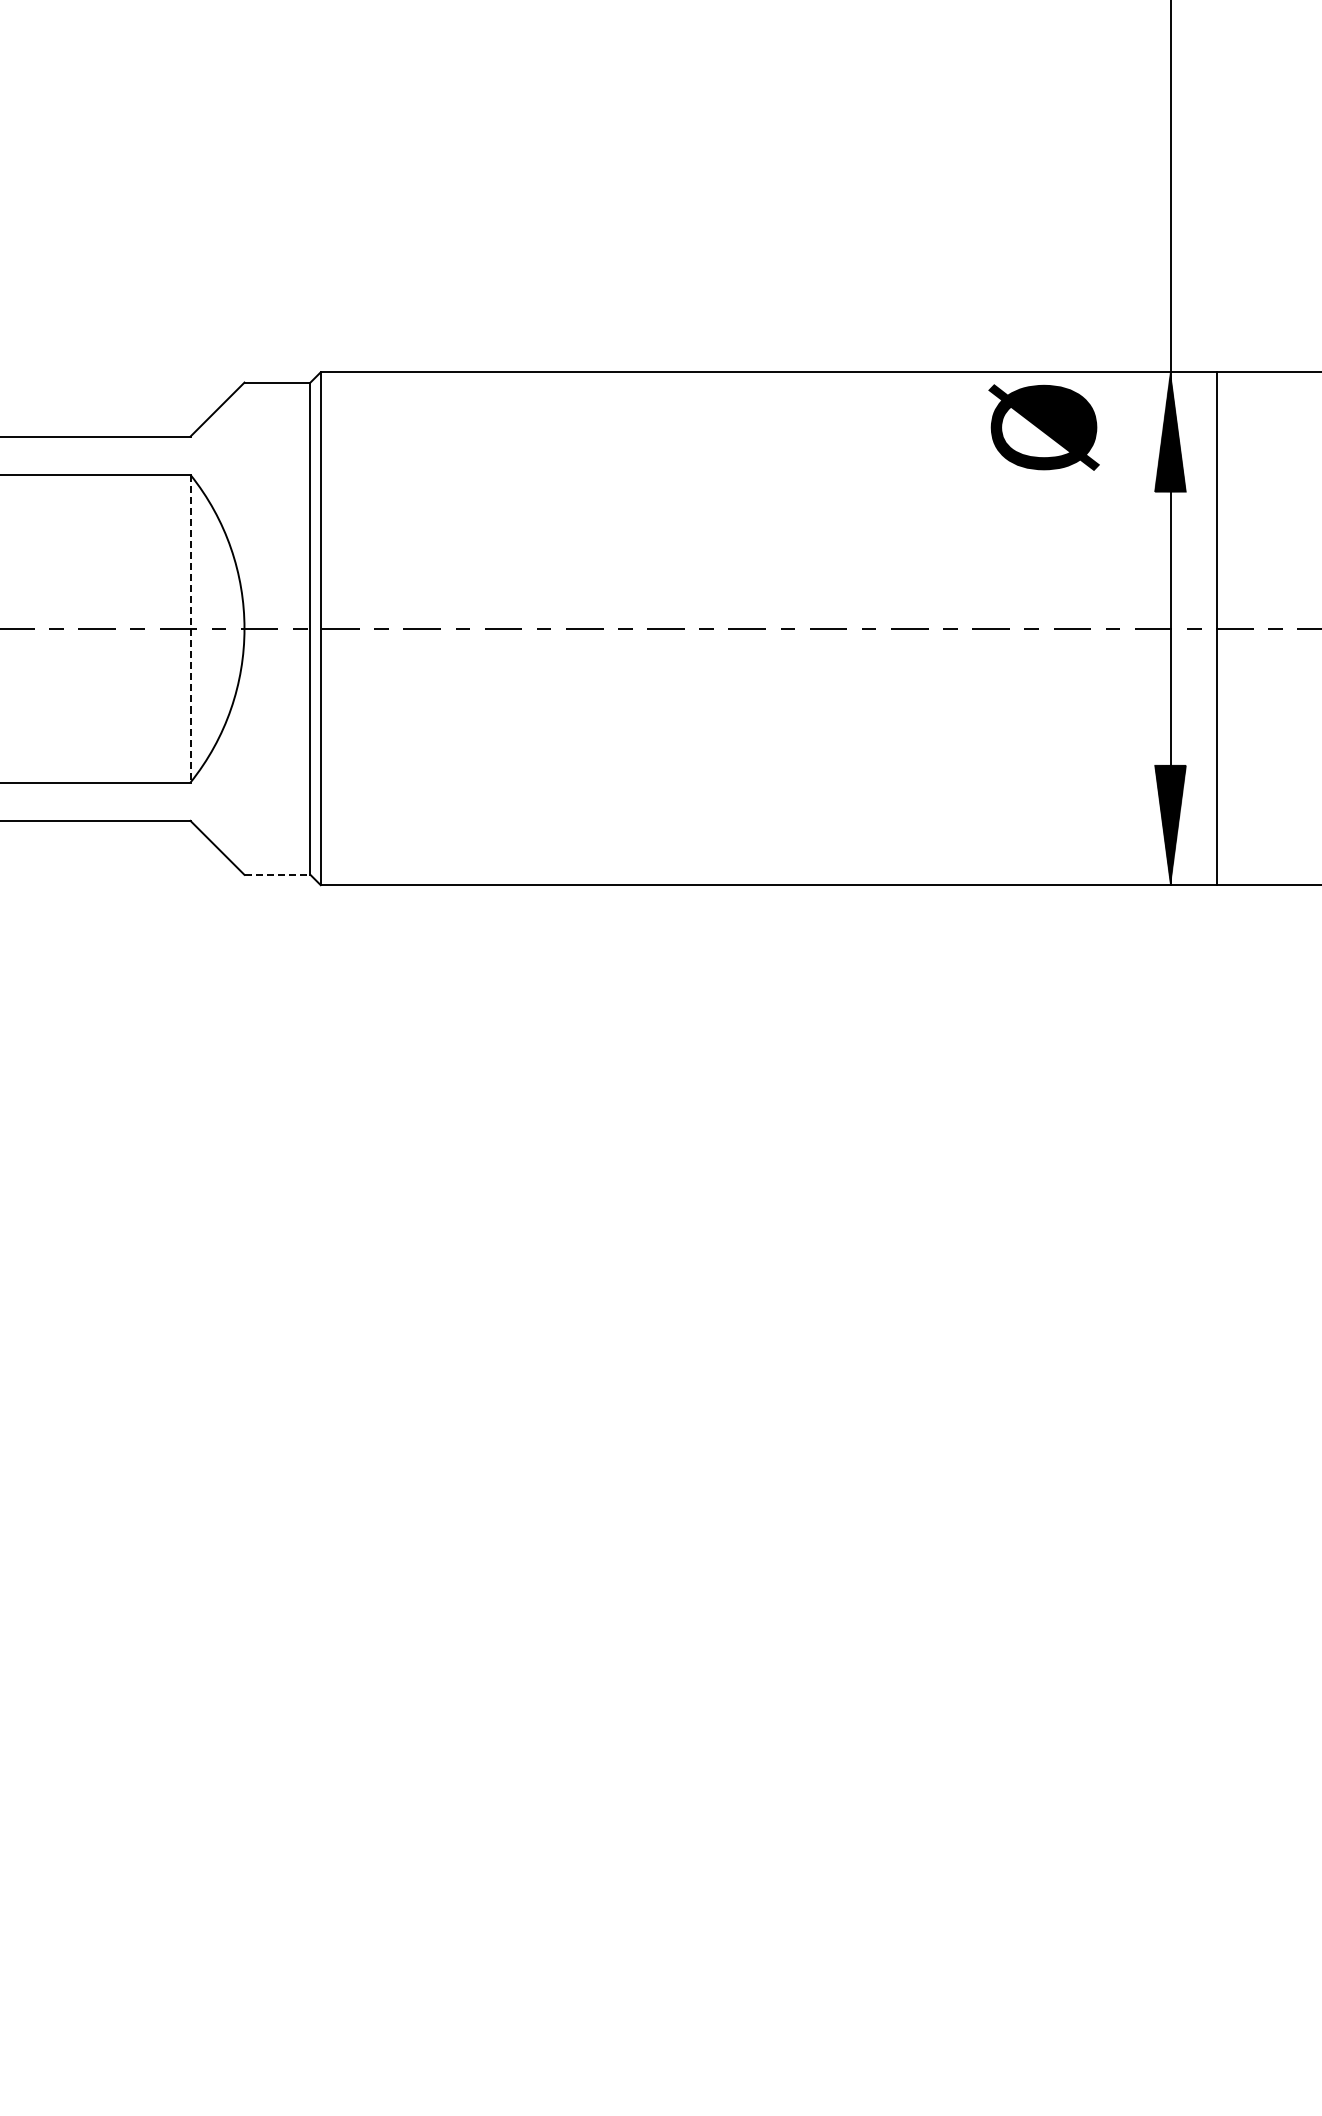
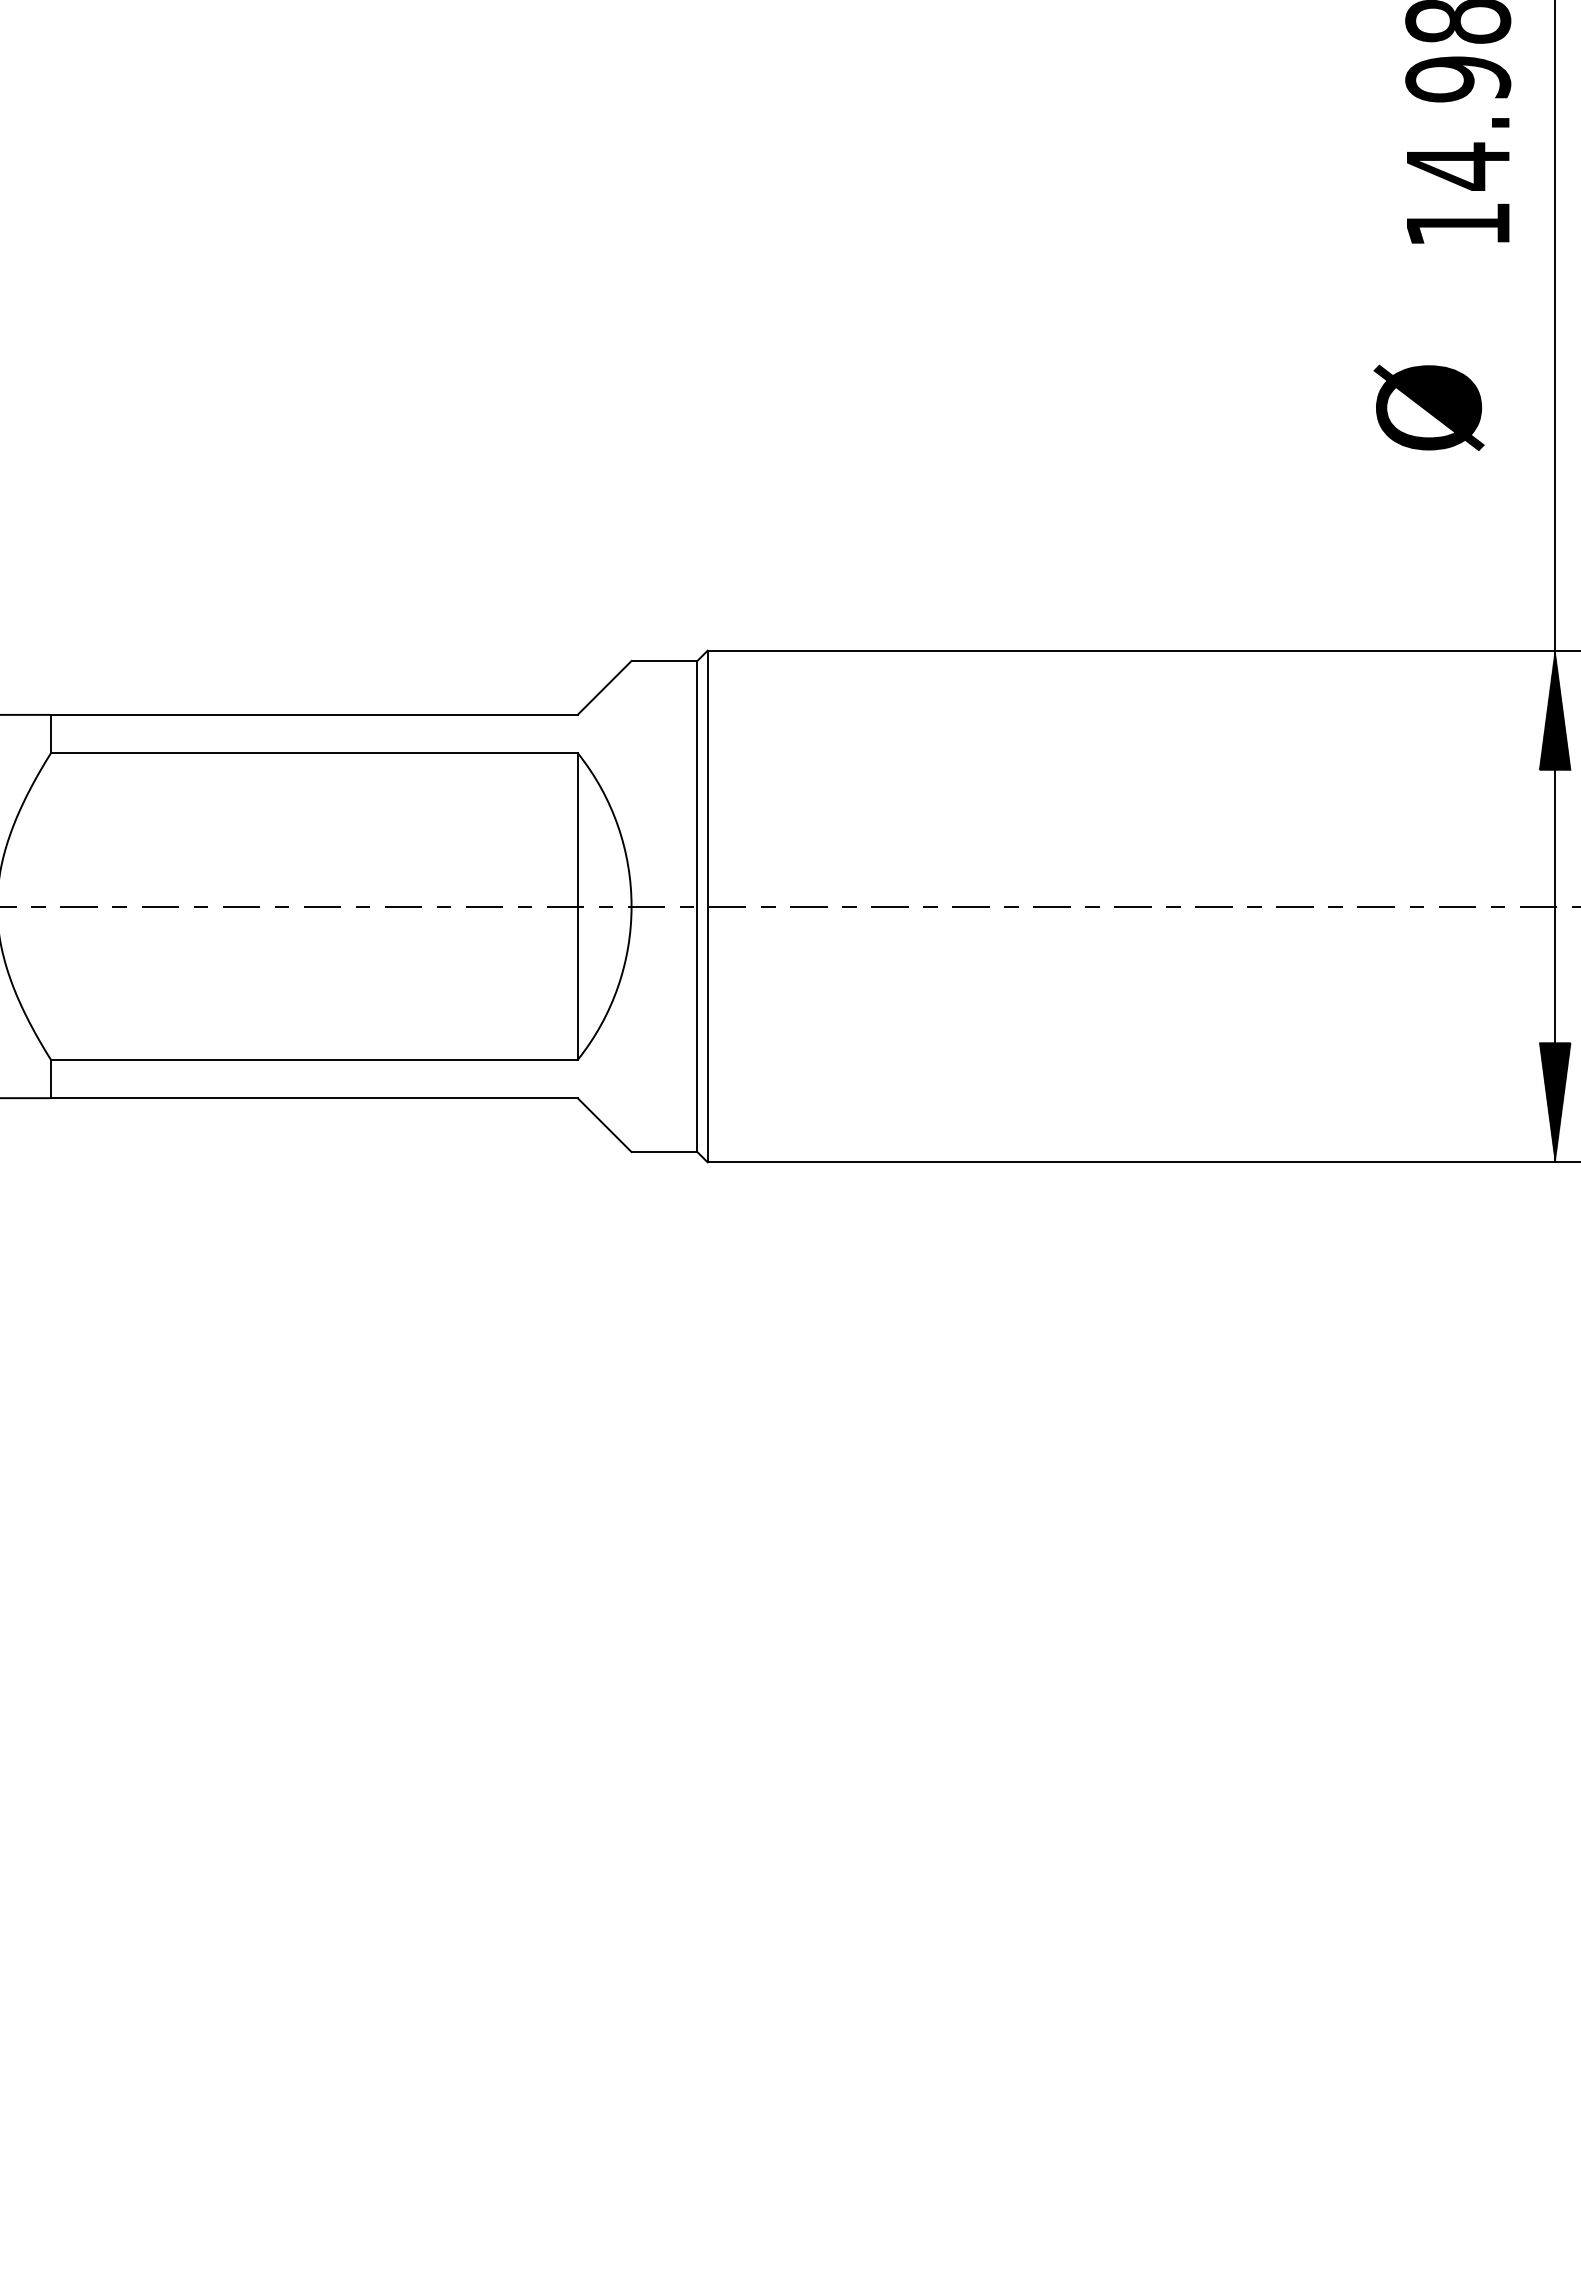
text: (1043, 427) -> (1428, 407), moved
line: (190, 629) -> (577, 907), dashed -> solid
line: (277, 875) -> (664, 1152), dashed -> solid

